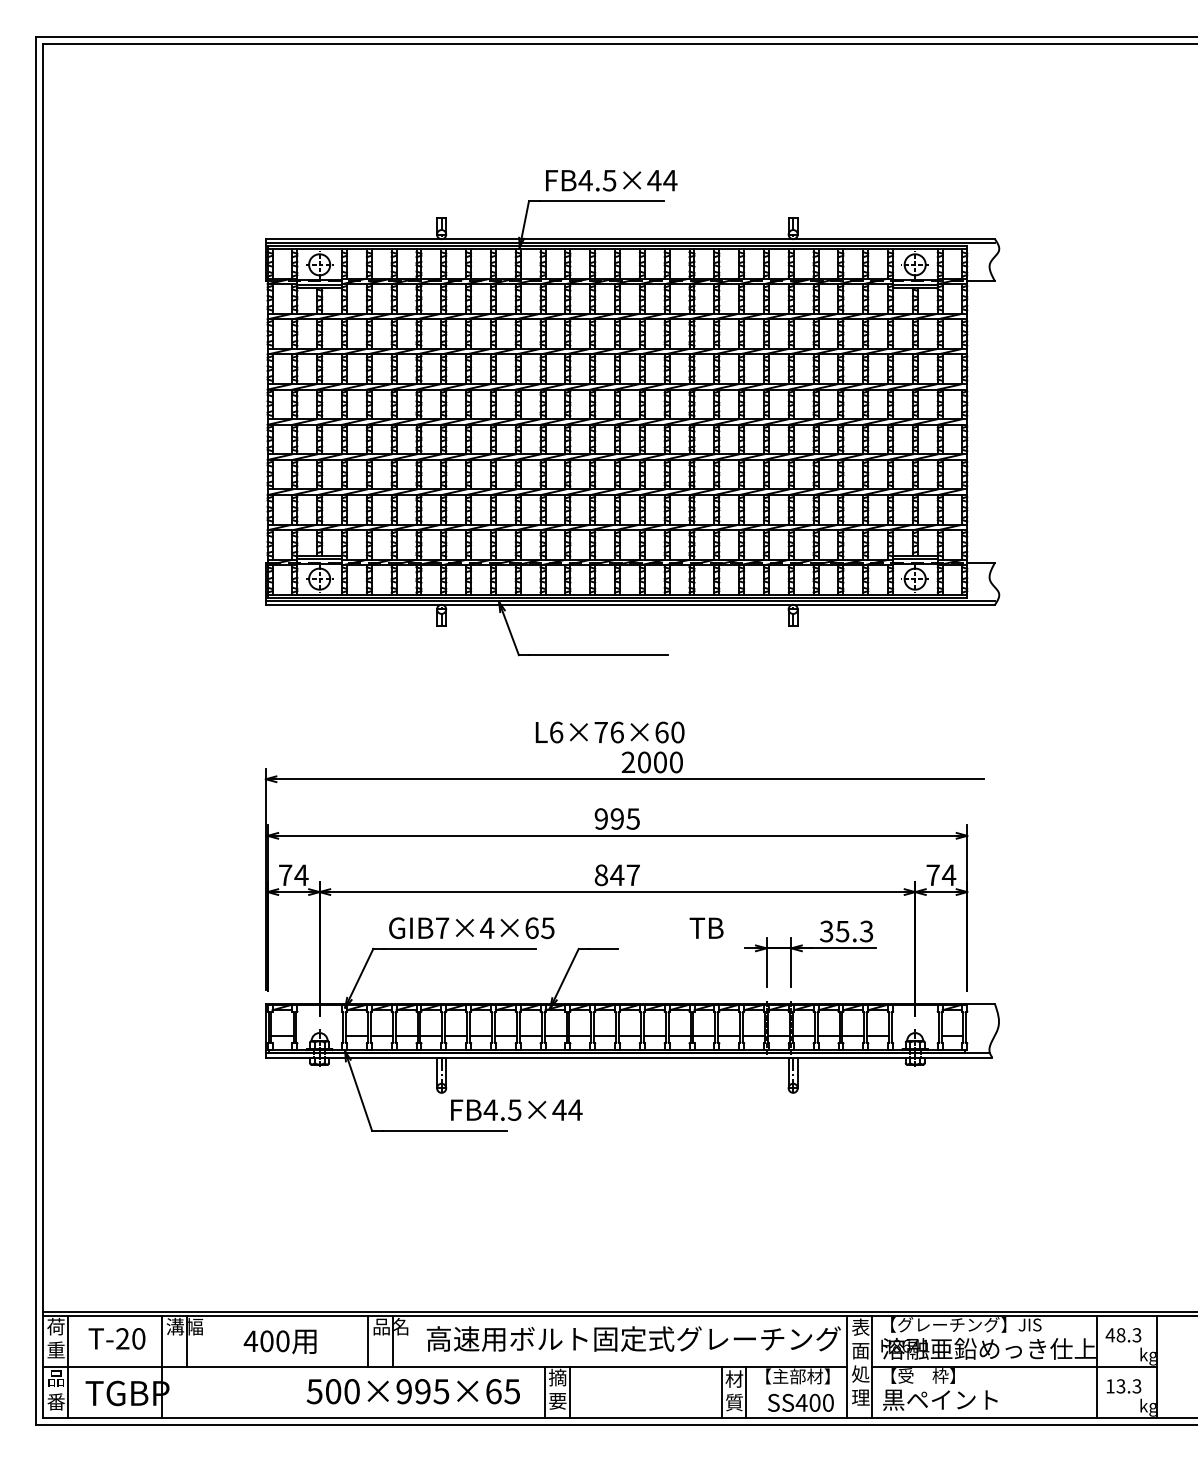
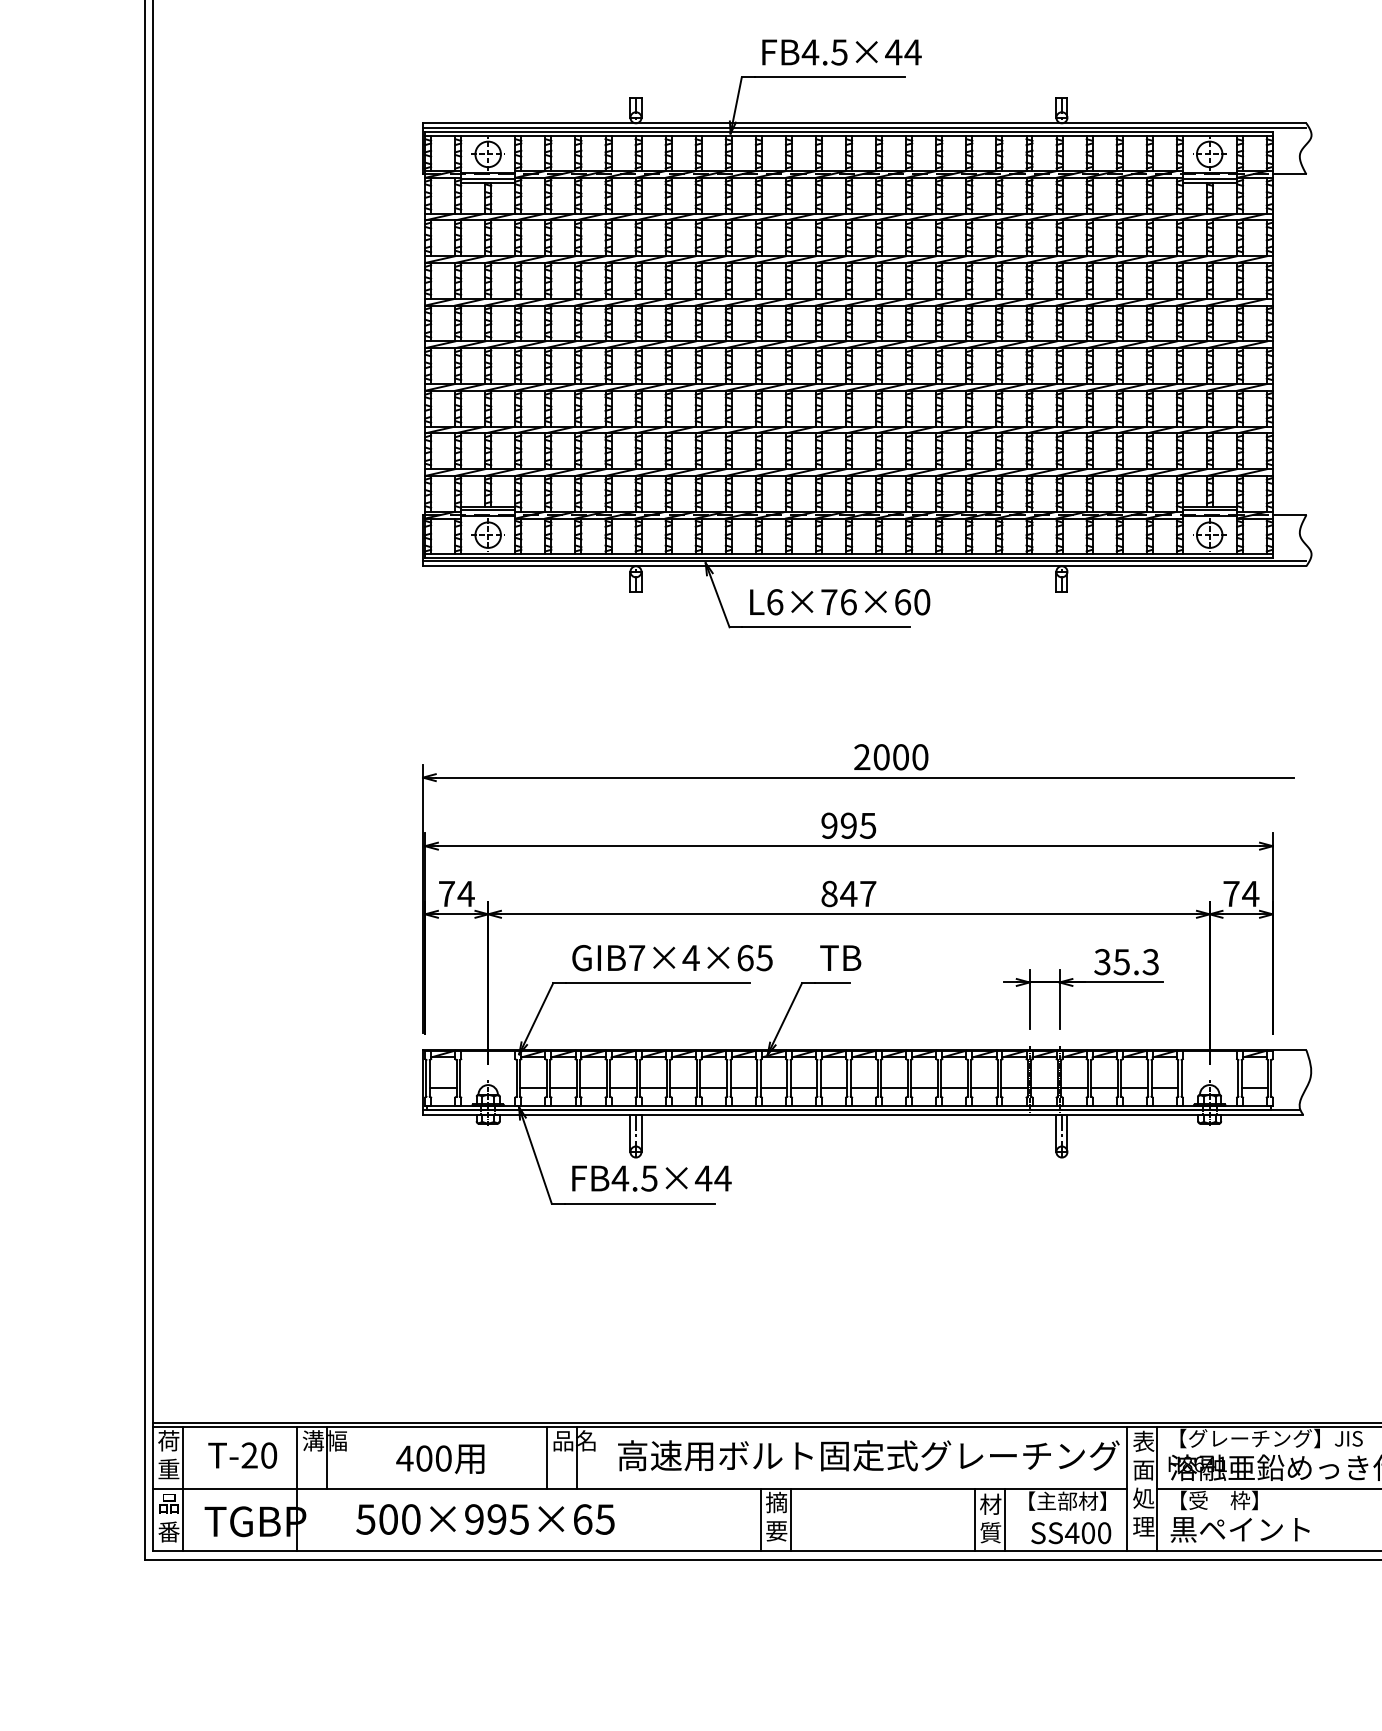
text: (609, 732) -> (839, 602), moved
text: (706, 927) -> (840, 957), moved
text: (516, 1109) -> (651, 1177), moved
text: (412, 1391) -> (484, 1519), moved

